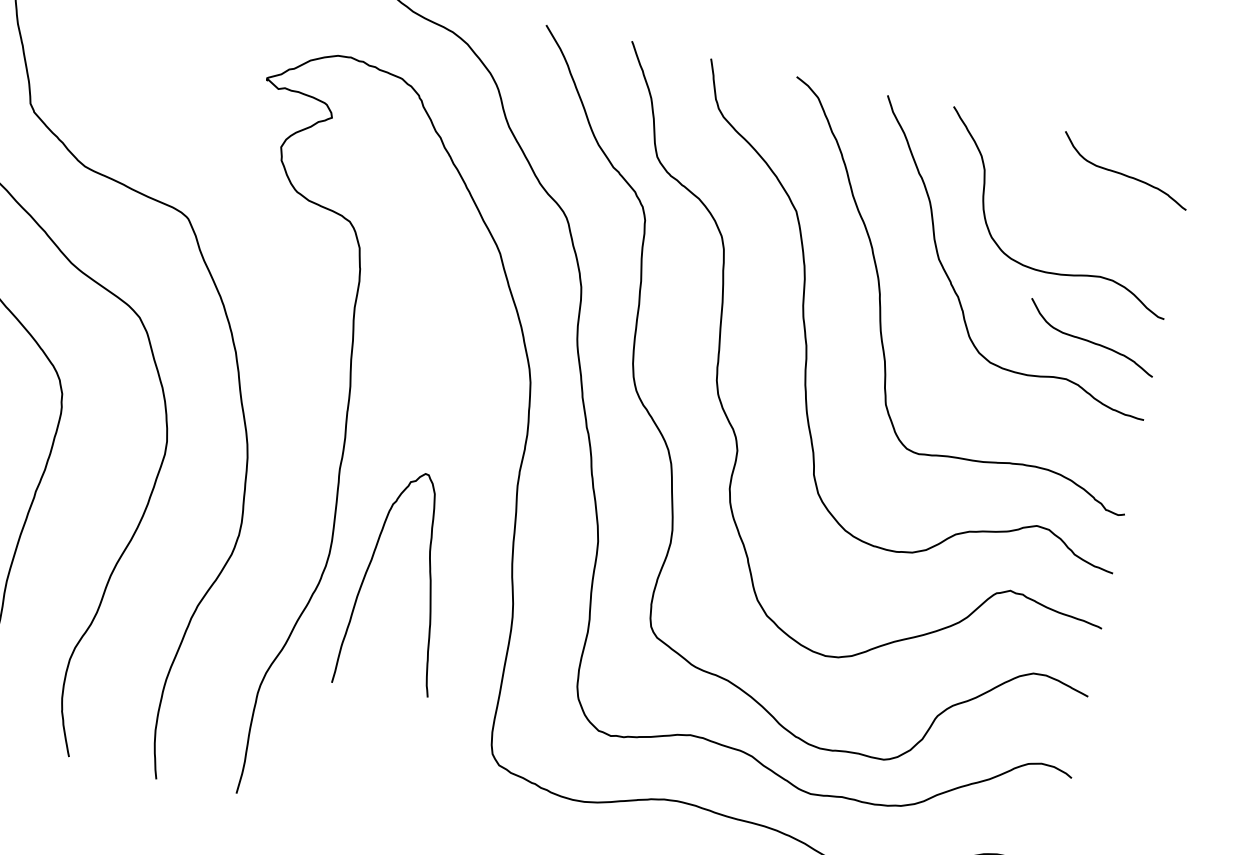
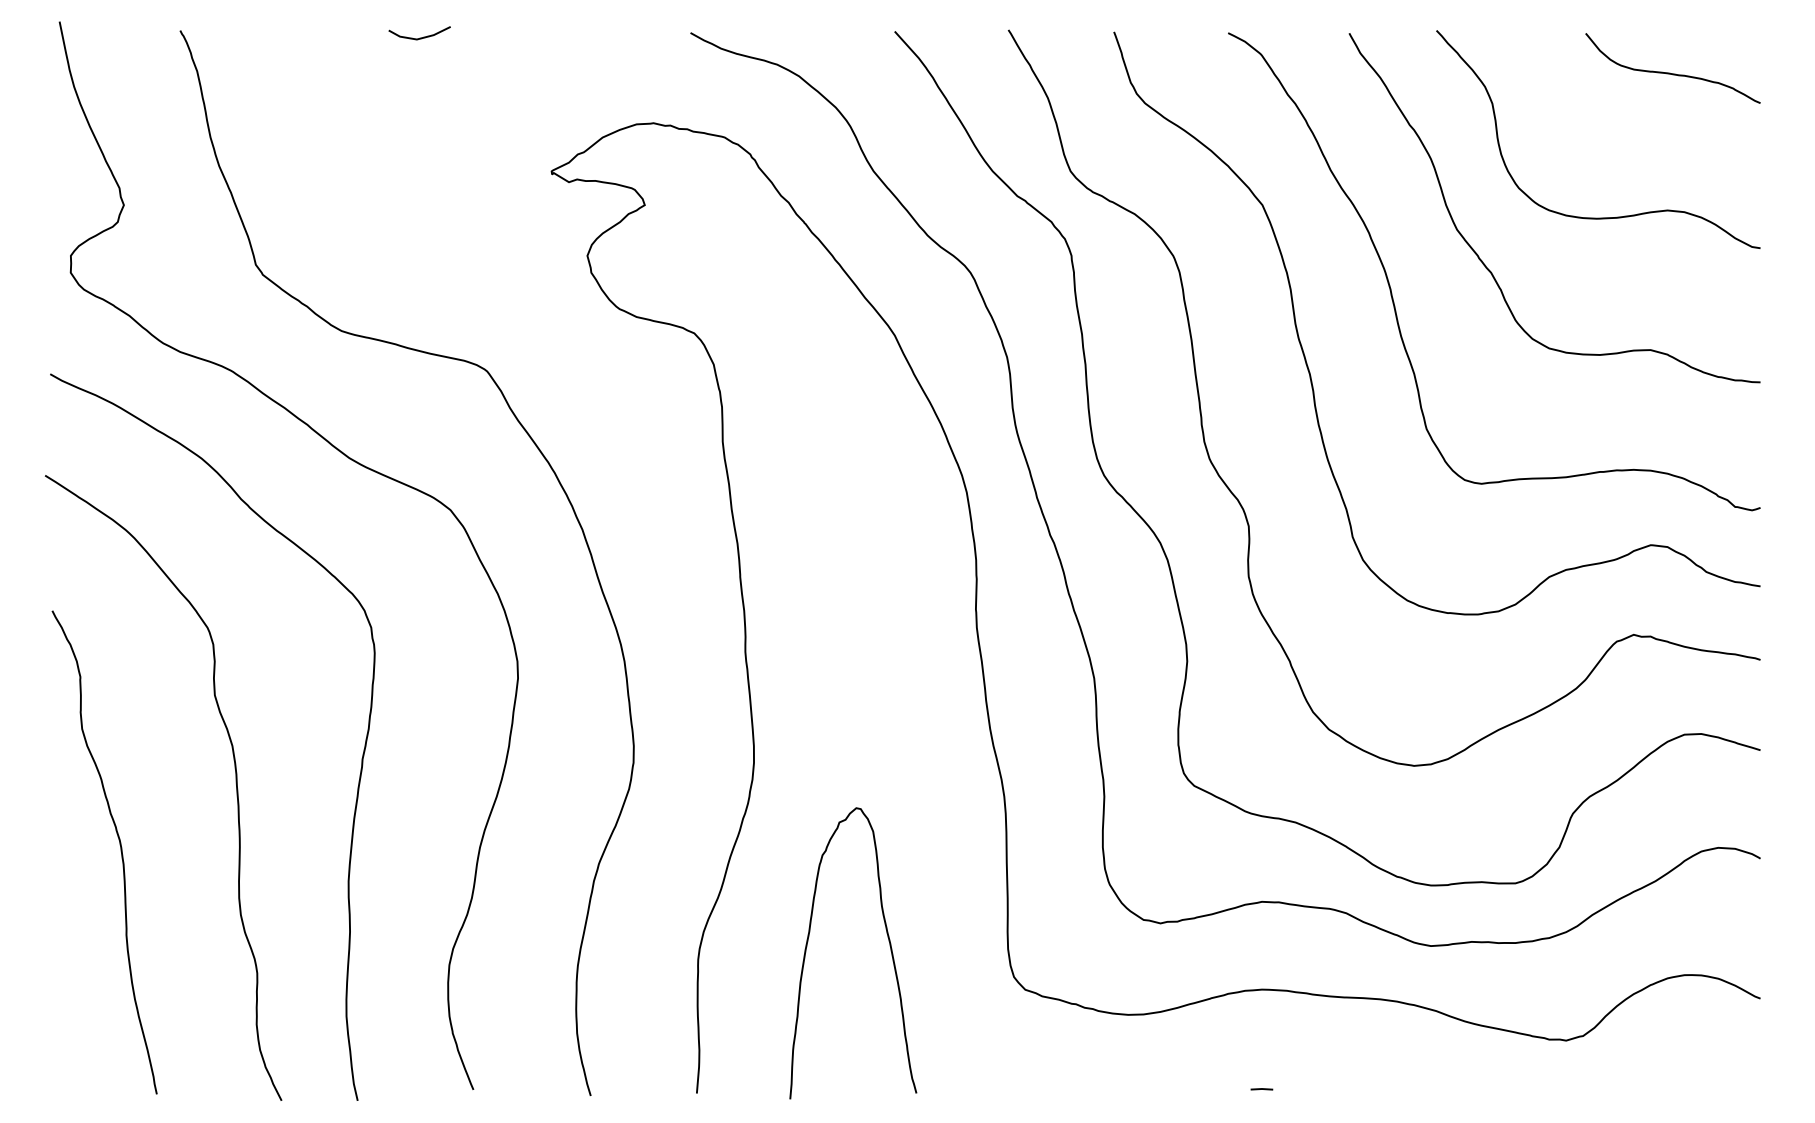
curve: (1089, 340) -> (1670, 294), removed
curve: (429, 582) -> (889, 946), moved

